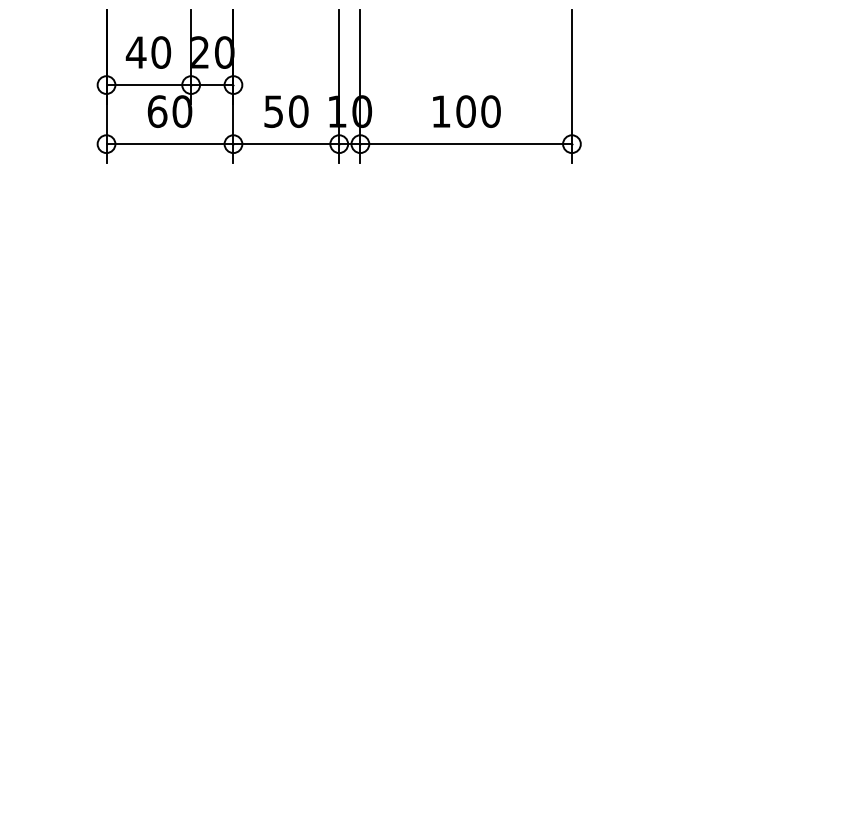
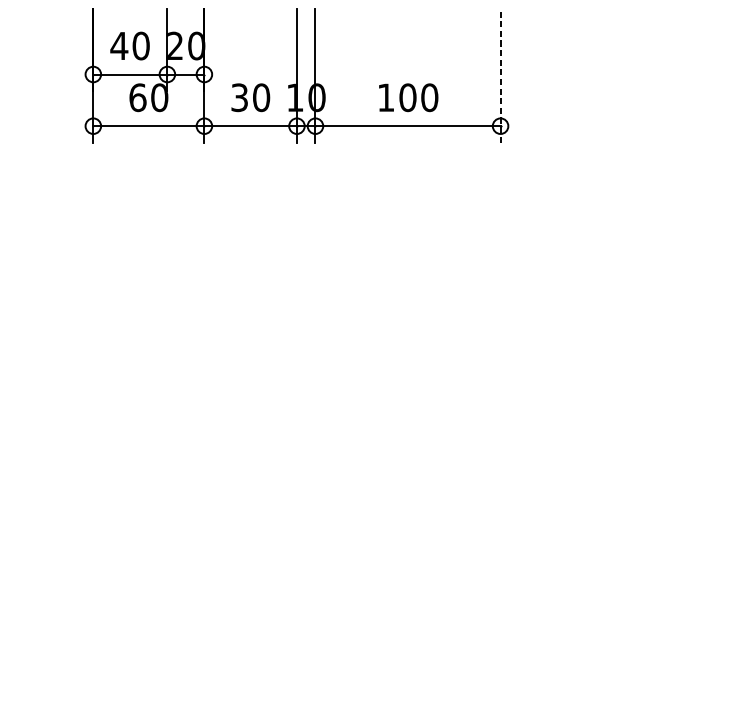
line: (571, 86) -> (500, 75), solid -> dashed
text: (274, 111) -> (240, 97), 50 -> 30

